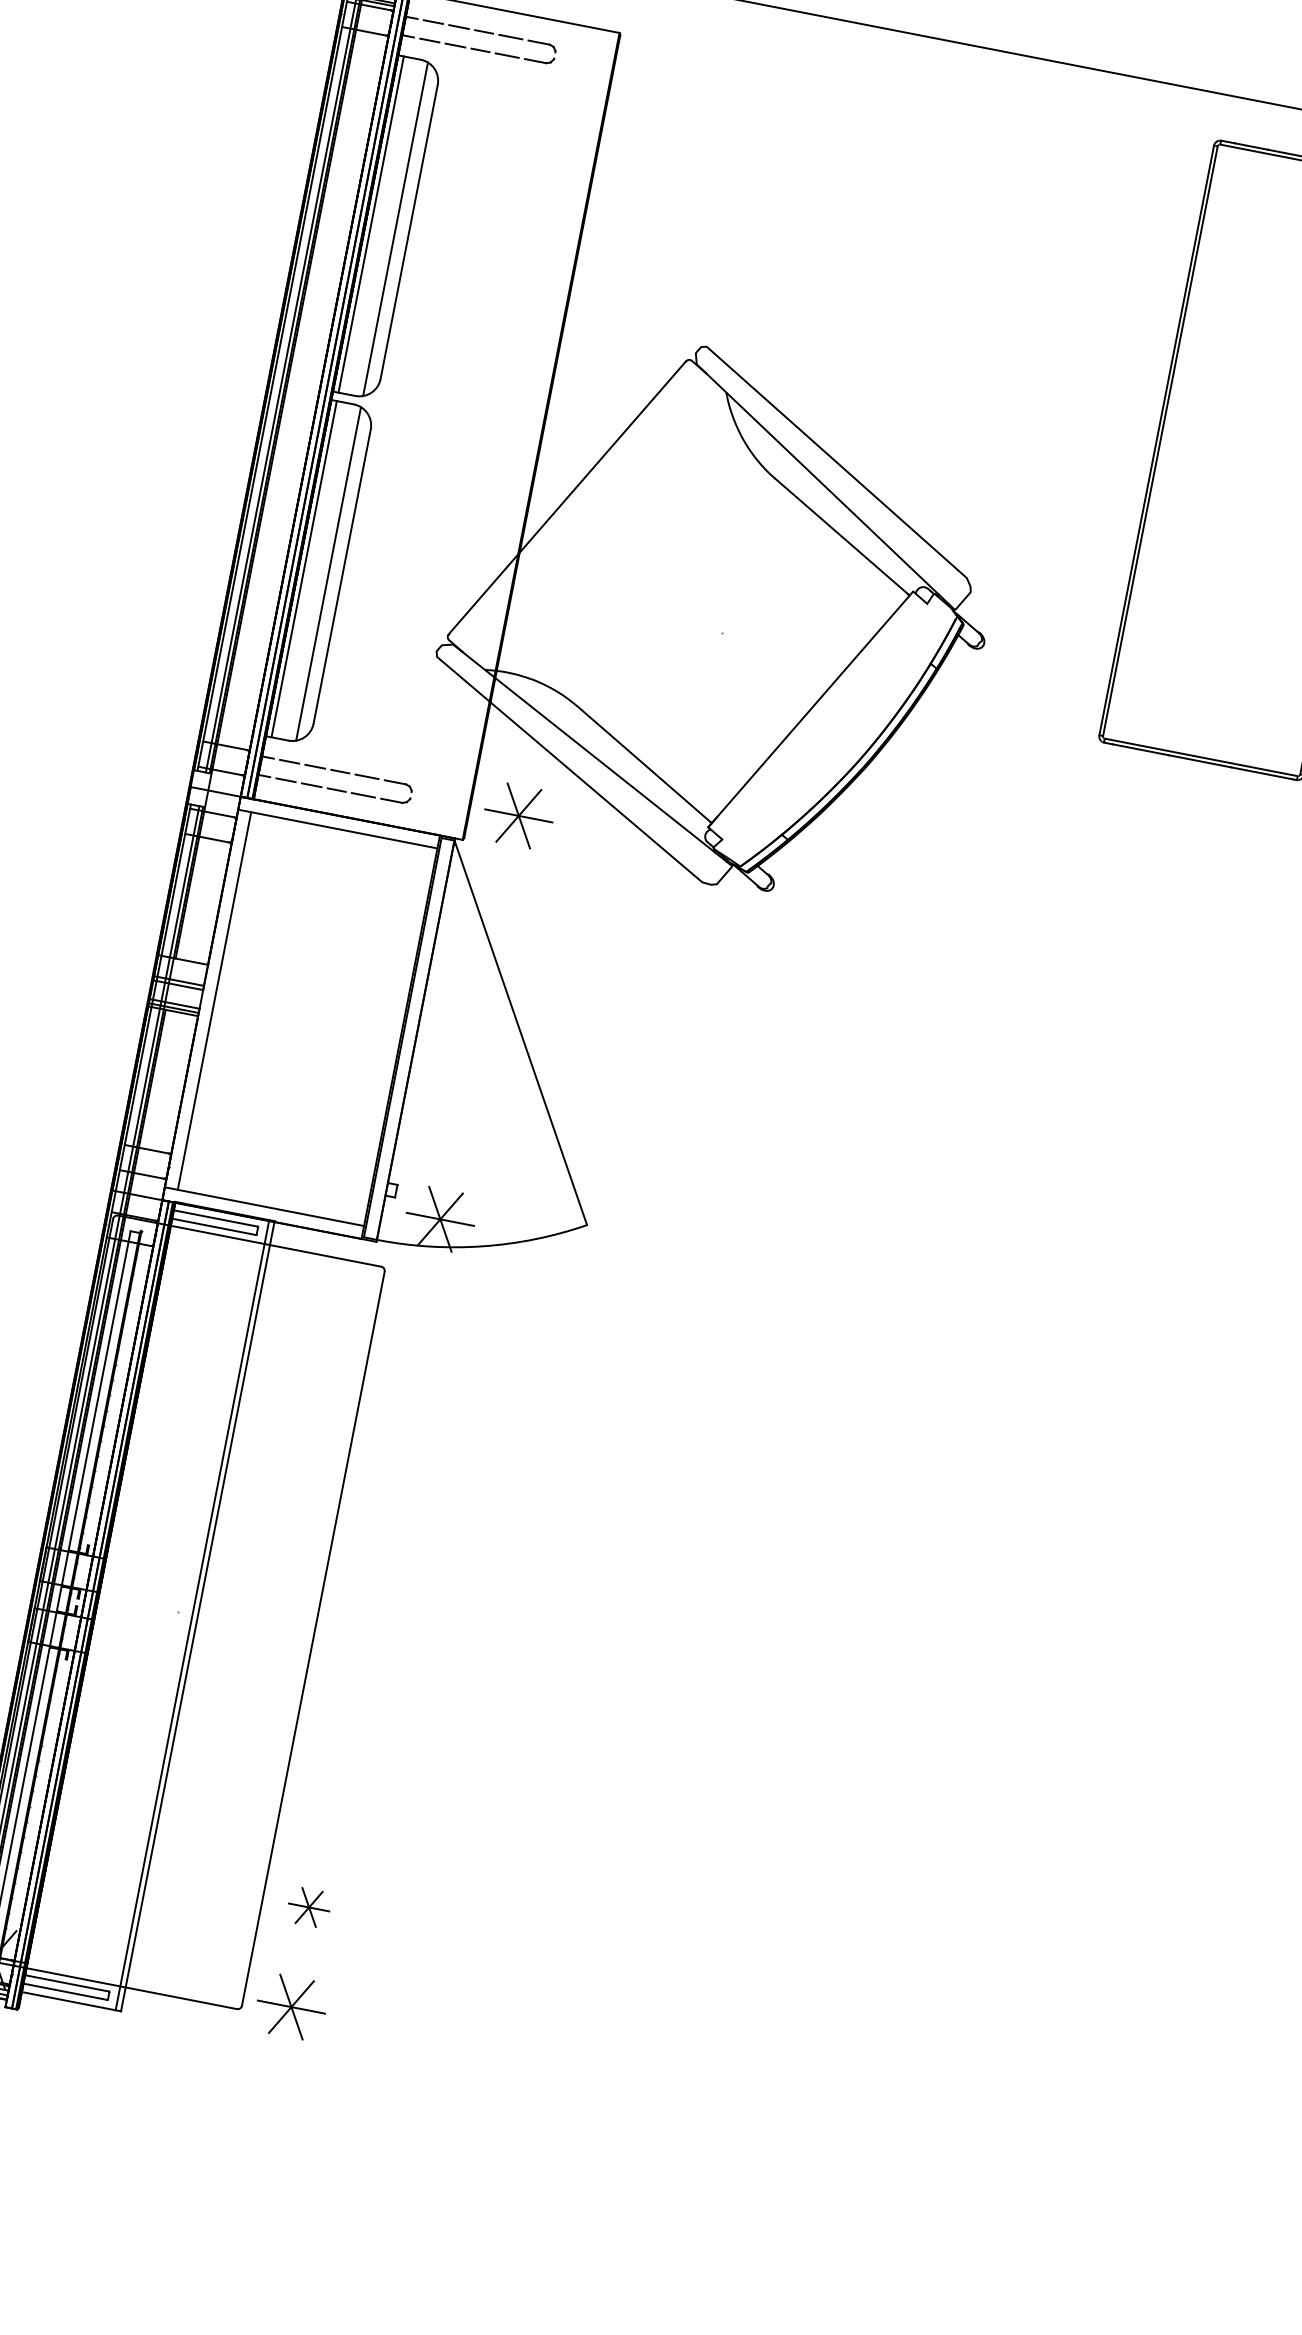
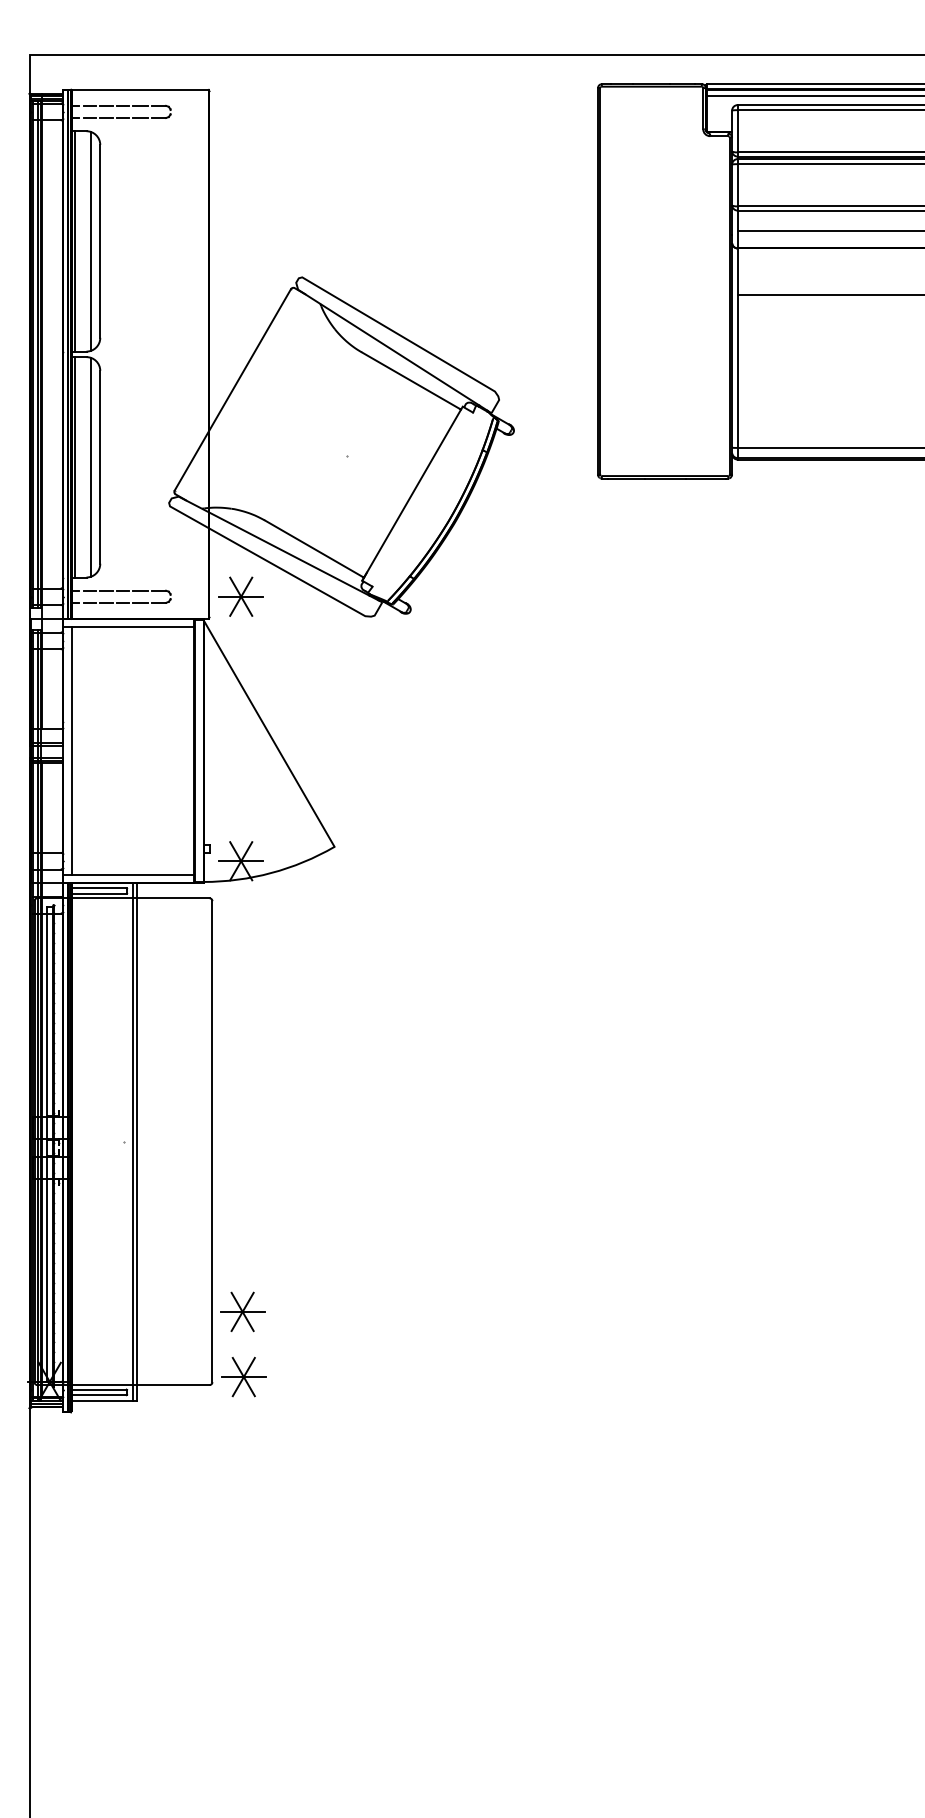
part: (308, 1906) -> (242, 1311), size x1.67

